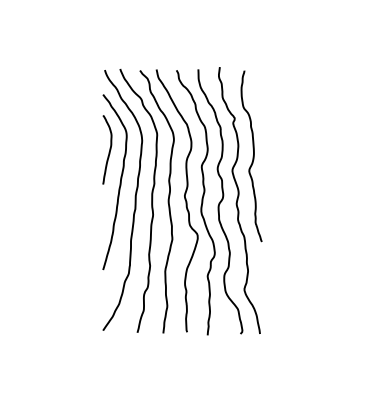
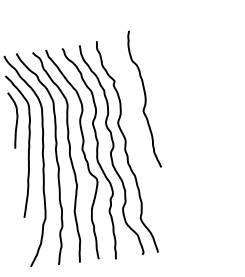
curve: (252, 156) -> (144, 99), moved

